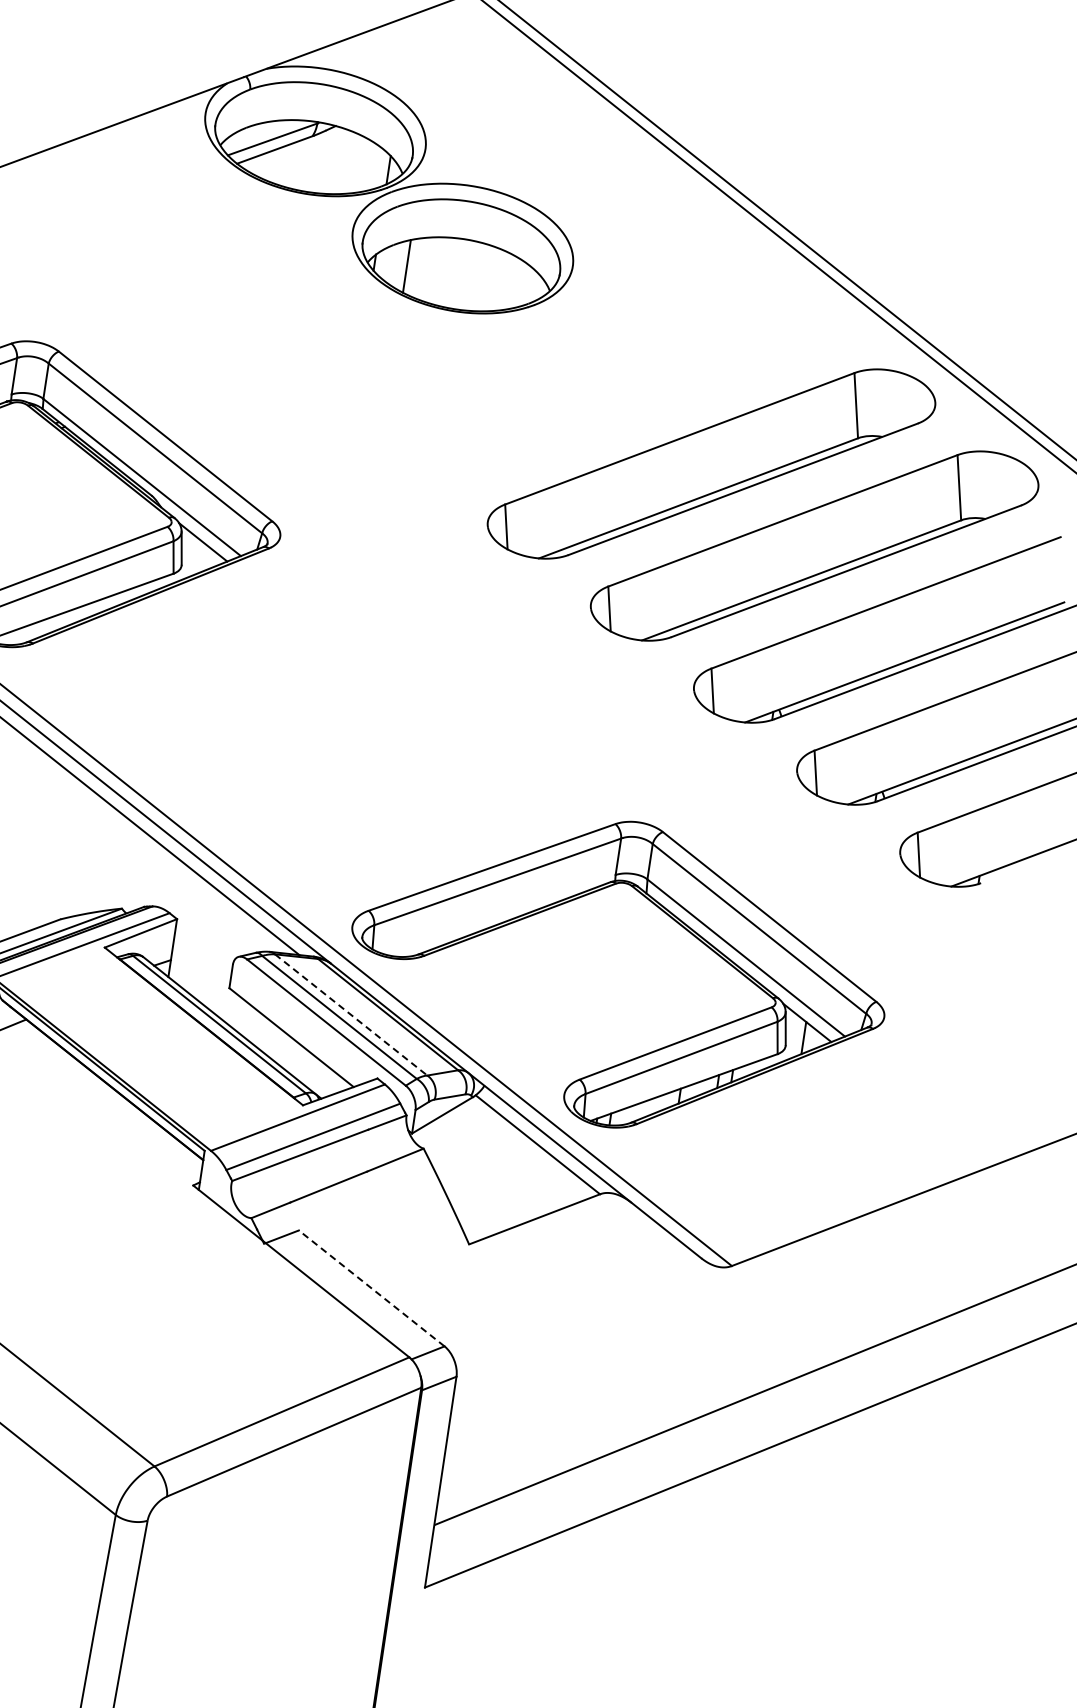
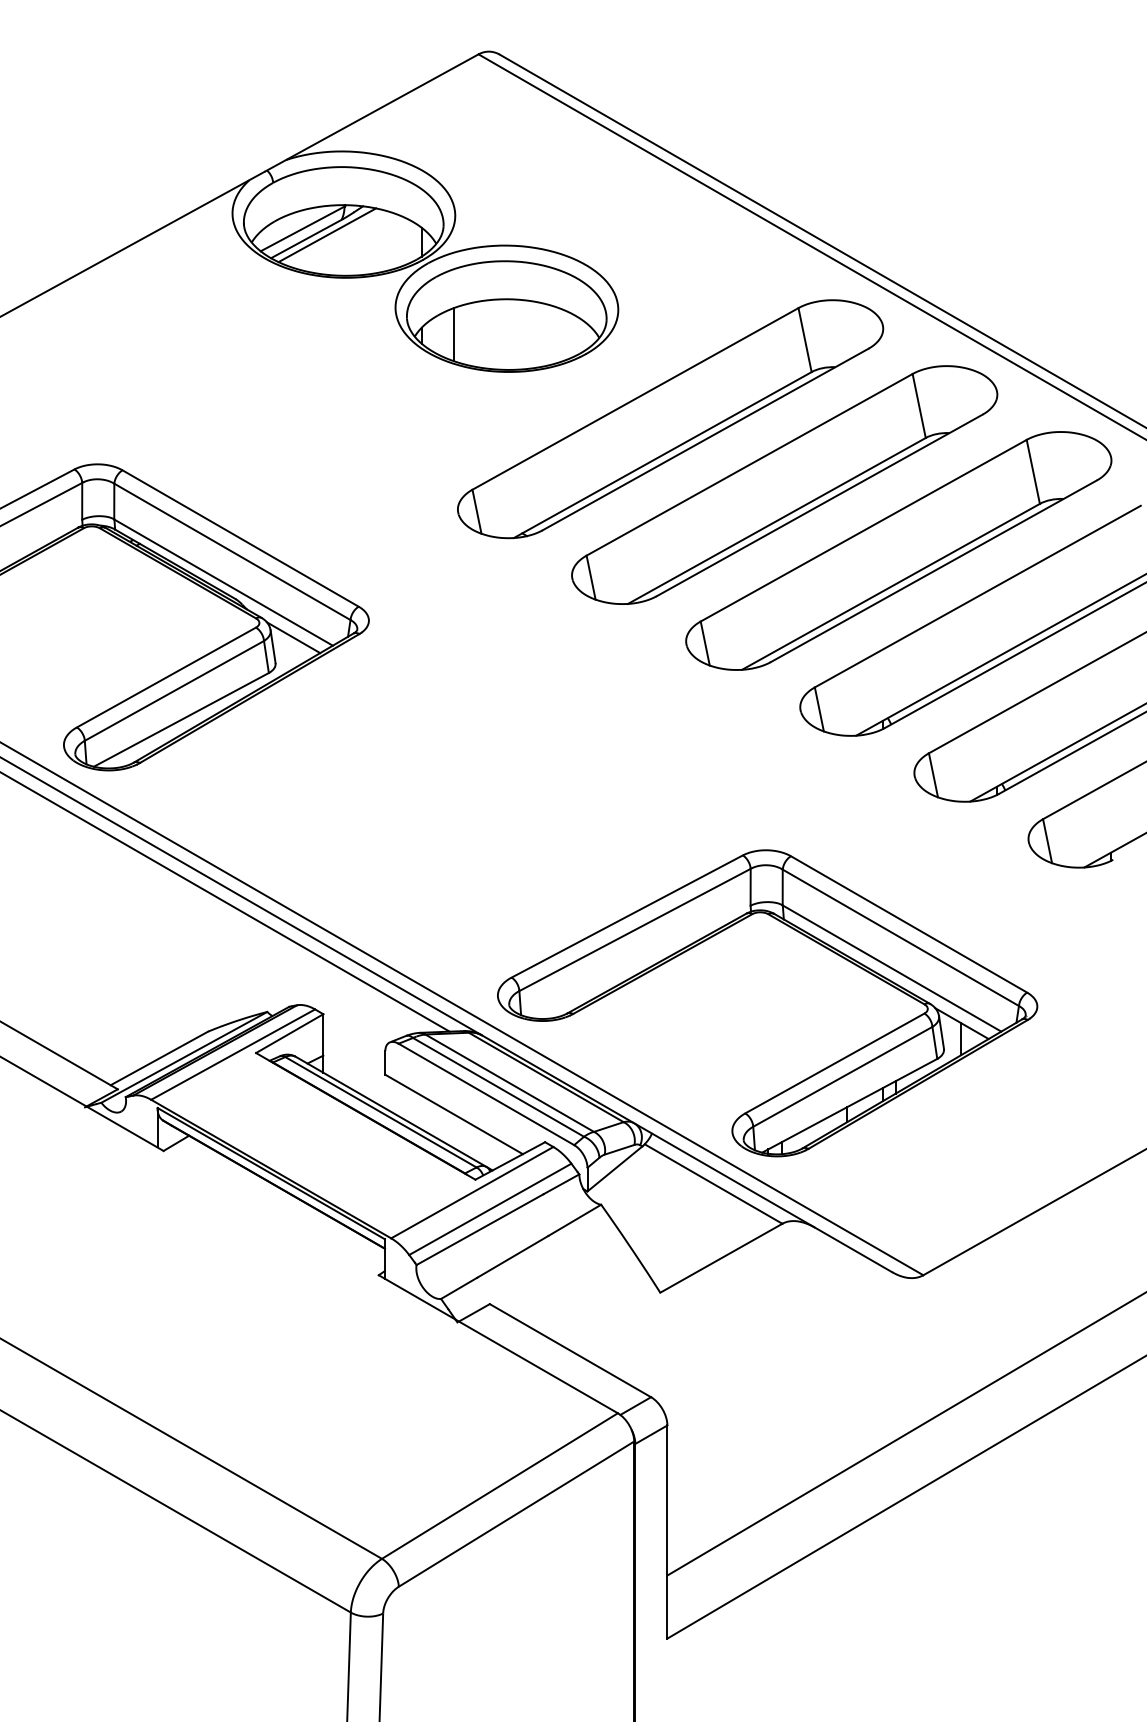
line: (296, 149) -> (327, 235), added
part: (608, 382) -> (670, 419), added
line: (351, 1015) -> (510, 1083), dashed -> solid
line: (371, 1288) -> (570, 1350), dashed -> solid

